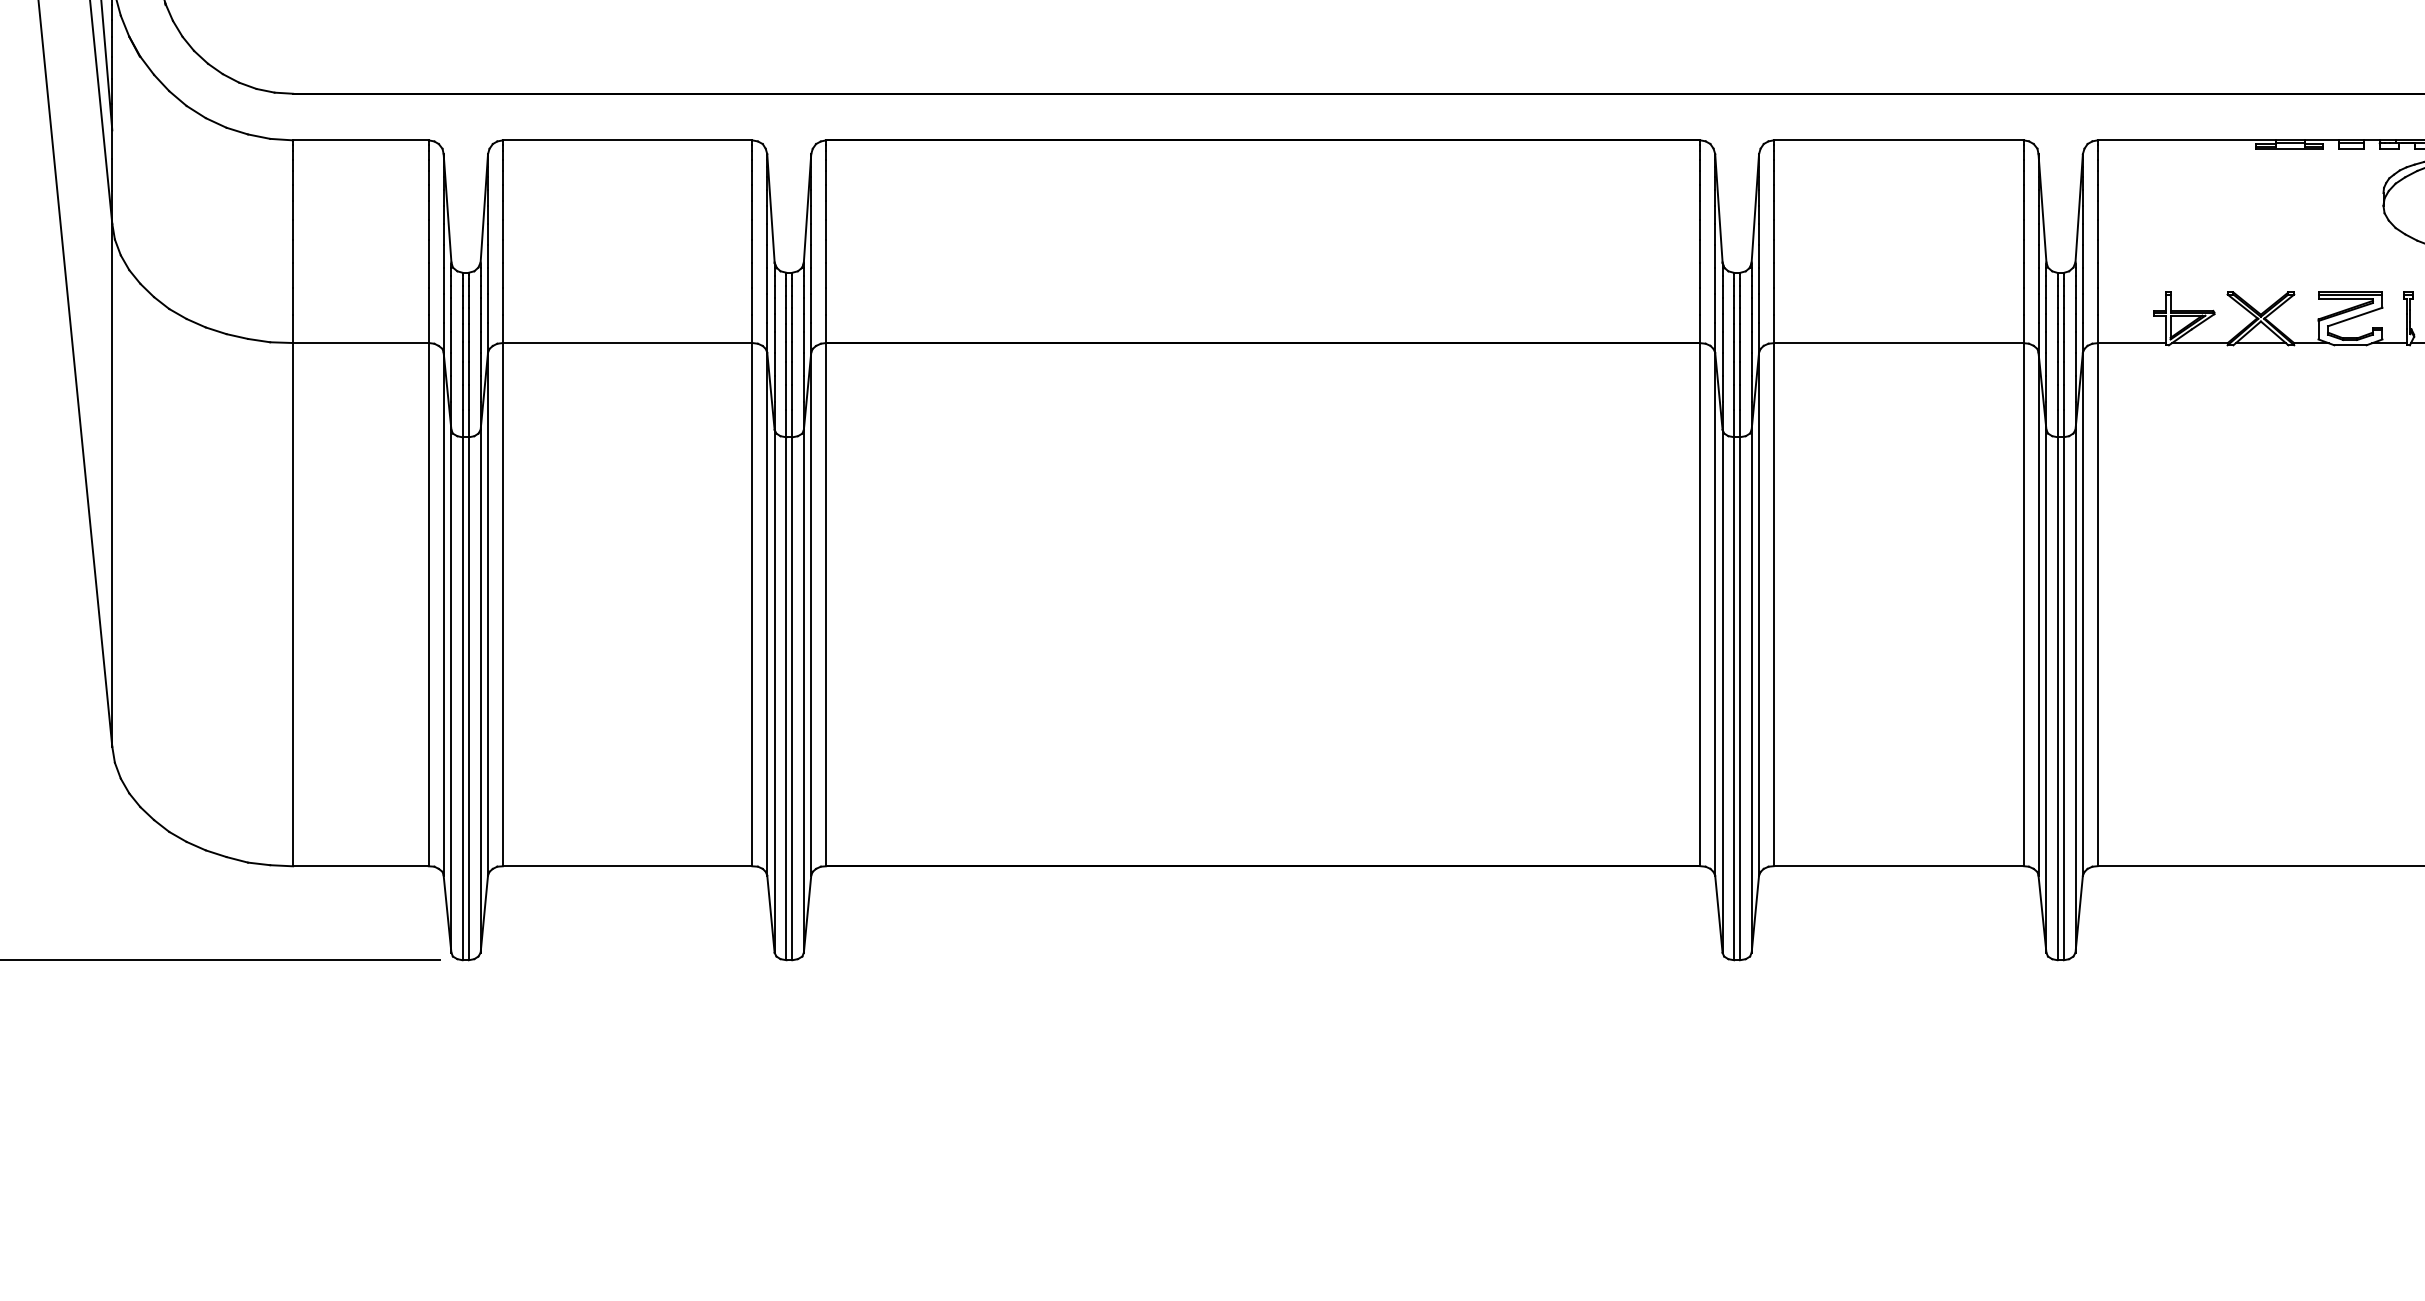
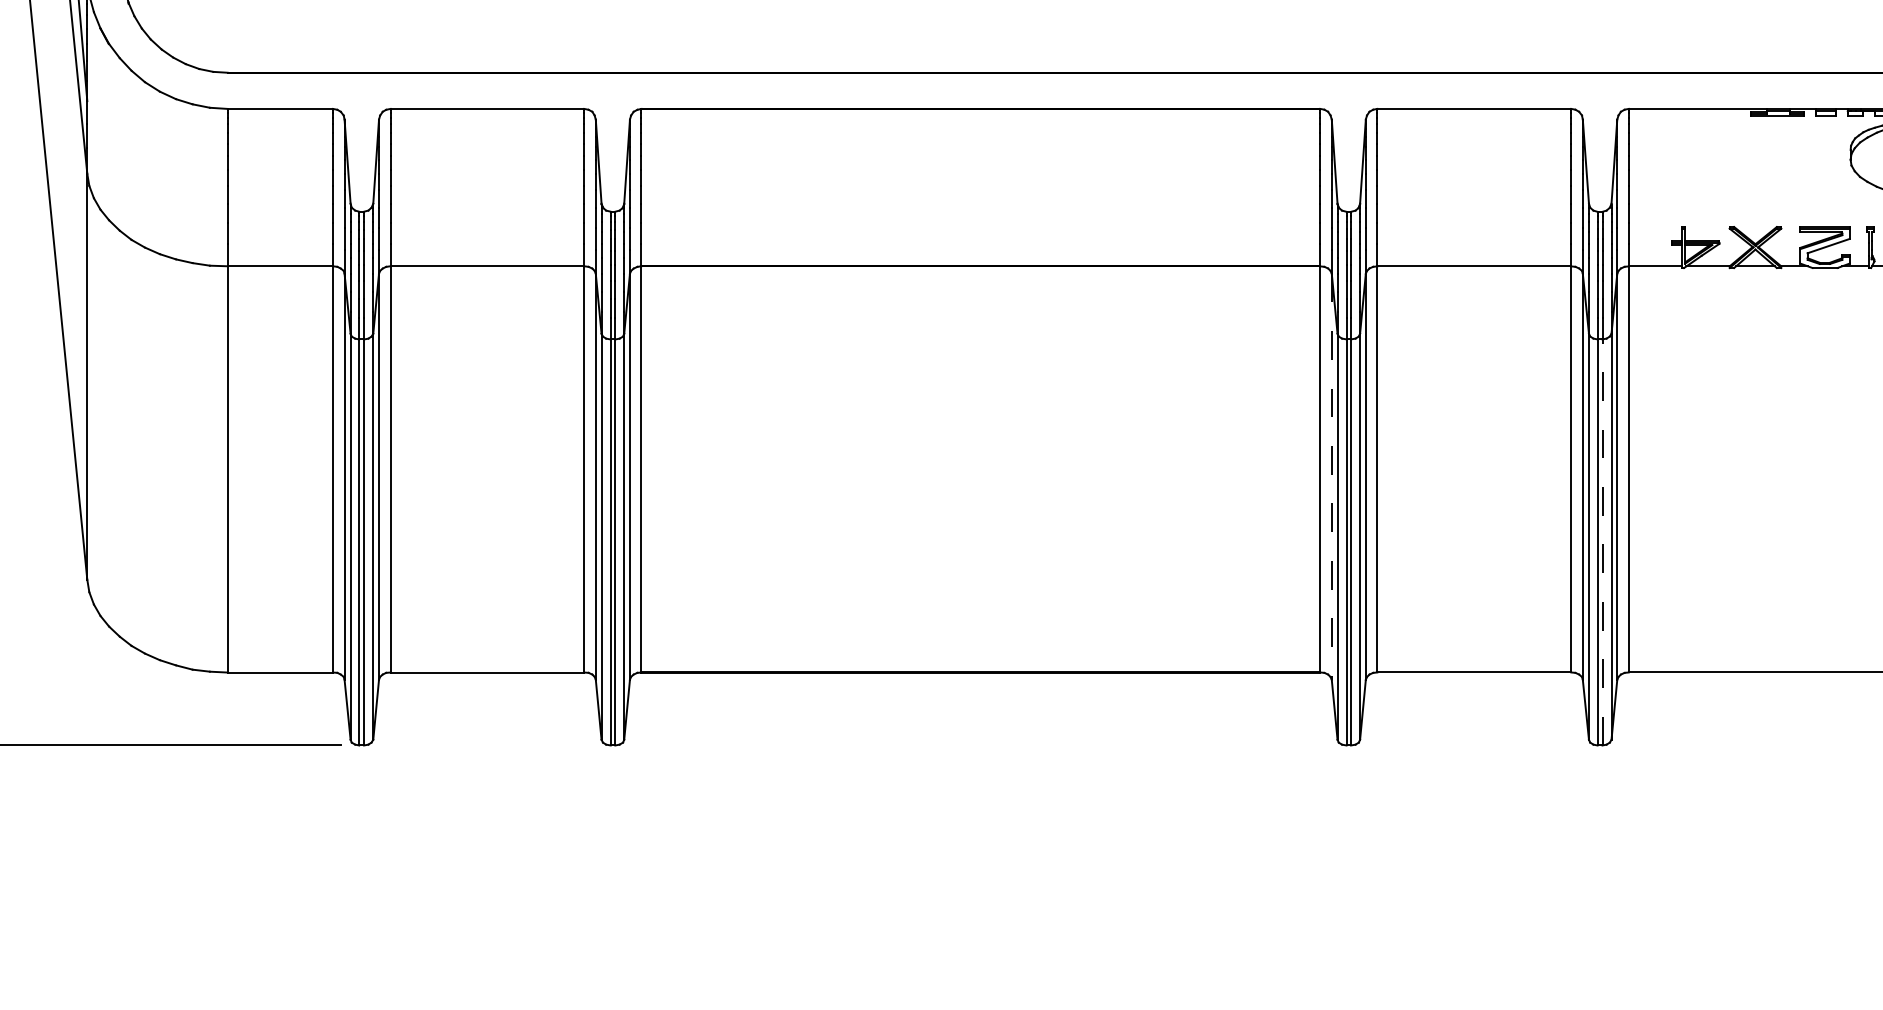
line: (1714, 615) -> (1331, 477), solid -> dashed
line: (2063, 697) -> (1602, 541), solid -> dashed

